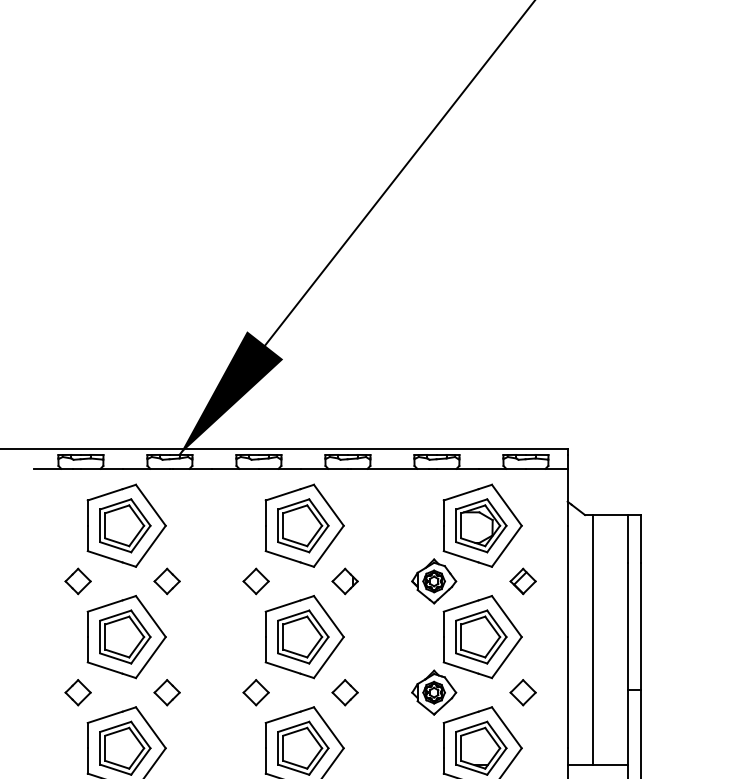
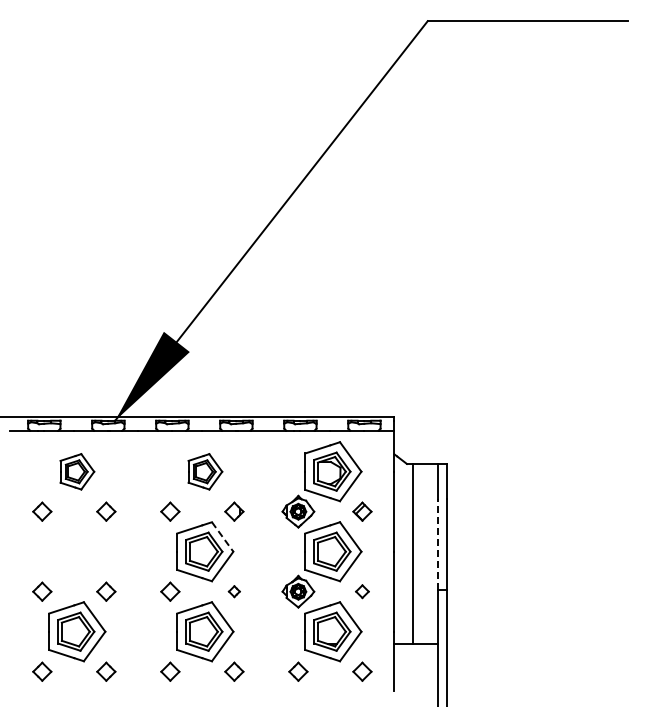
part: (127, 525) -> (77, 471), size x0.6
part: (305, 525) -> (205, 471), size x0.6
line: (328, 617) -> (222, 537), solid -> dashed
line: (628, 626) -> (438, 544), solid -> dashed
part: (127, 636) -> (77, 551), removed
part: (345, 692) -> (234, 591), size x0.6
part: (523, 692) -> (362, 591), size x0.7

